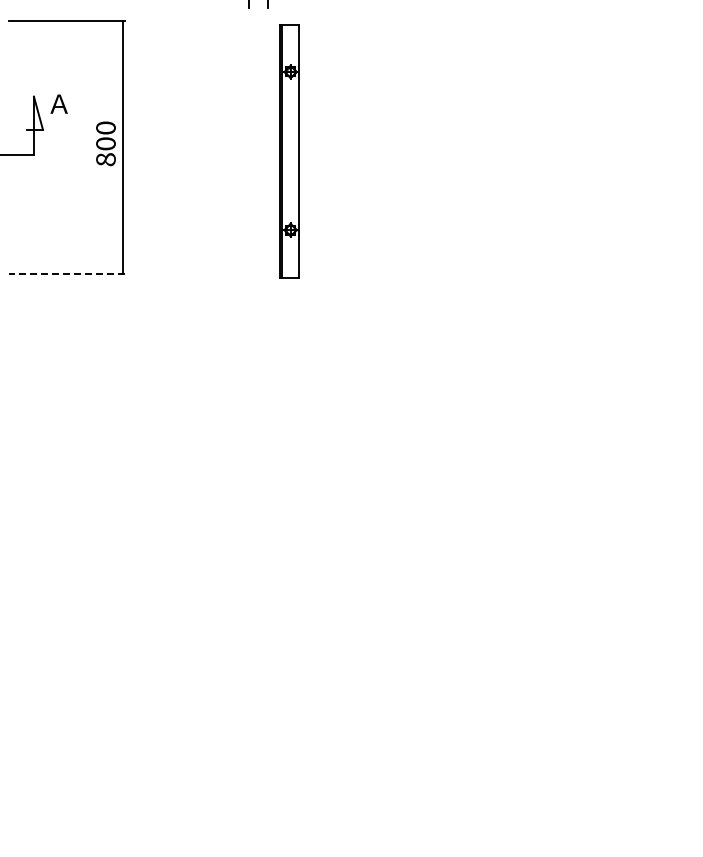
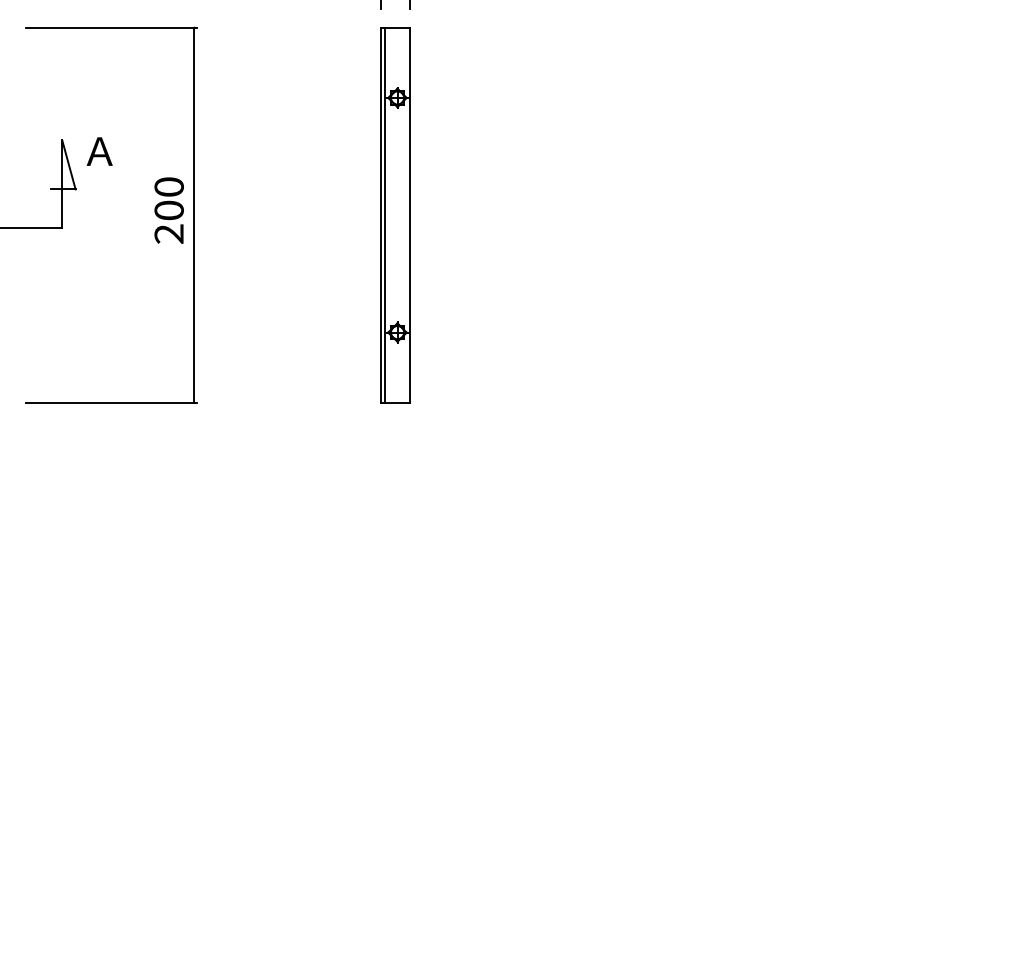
part: (289, 151) -> (395, 215), moved
text: (105, 159) -> (168, 233), 800 -> 200
line: (67, 273) -> (112, 402), dashed -> solid

